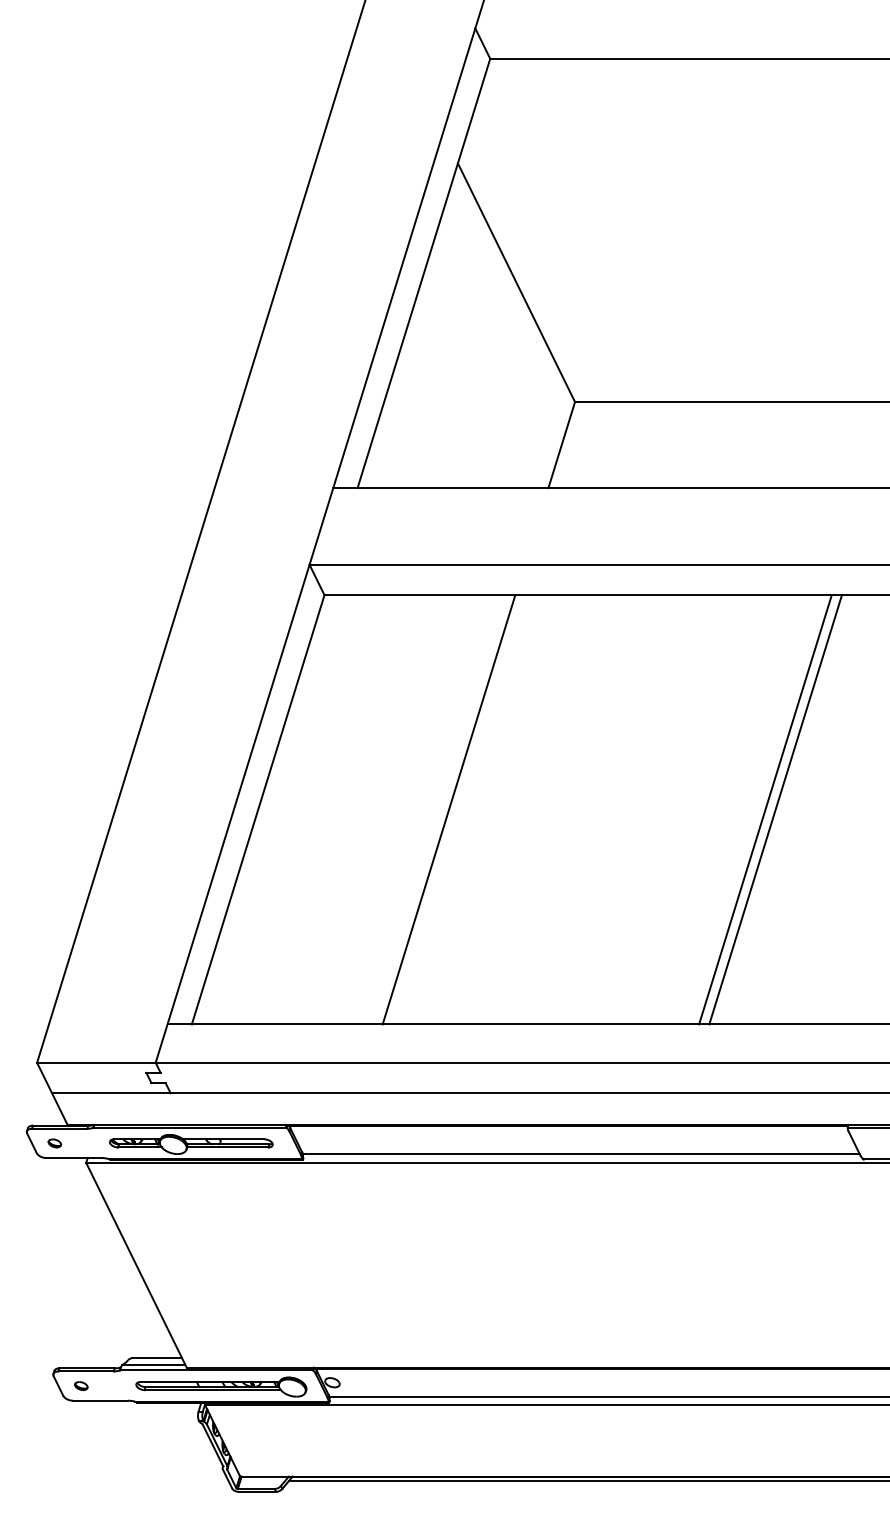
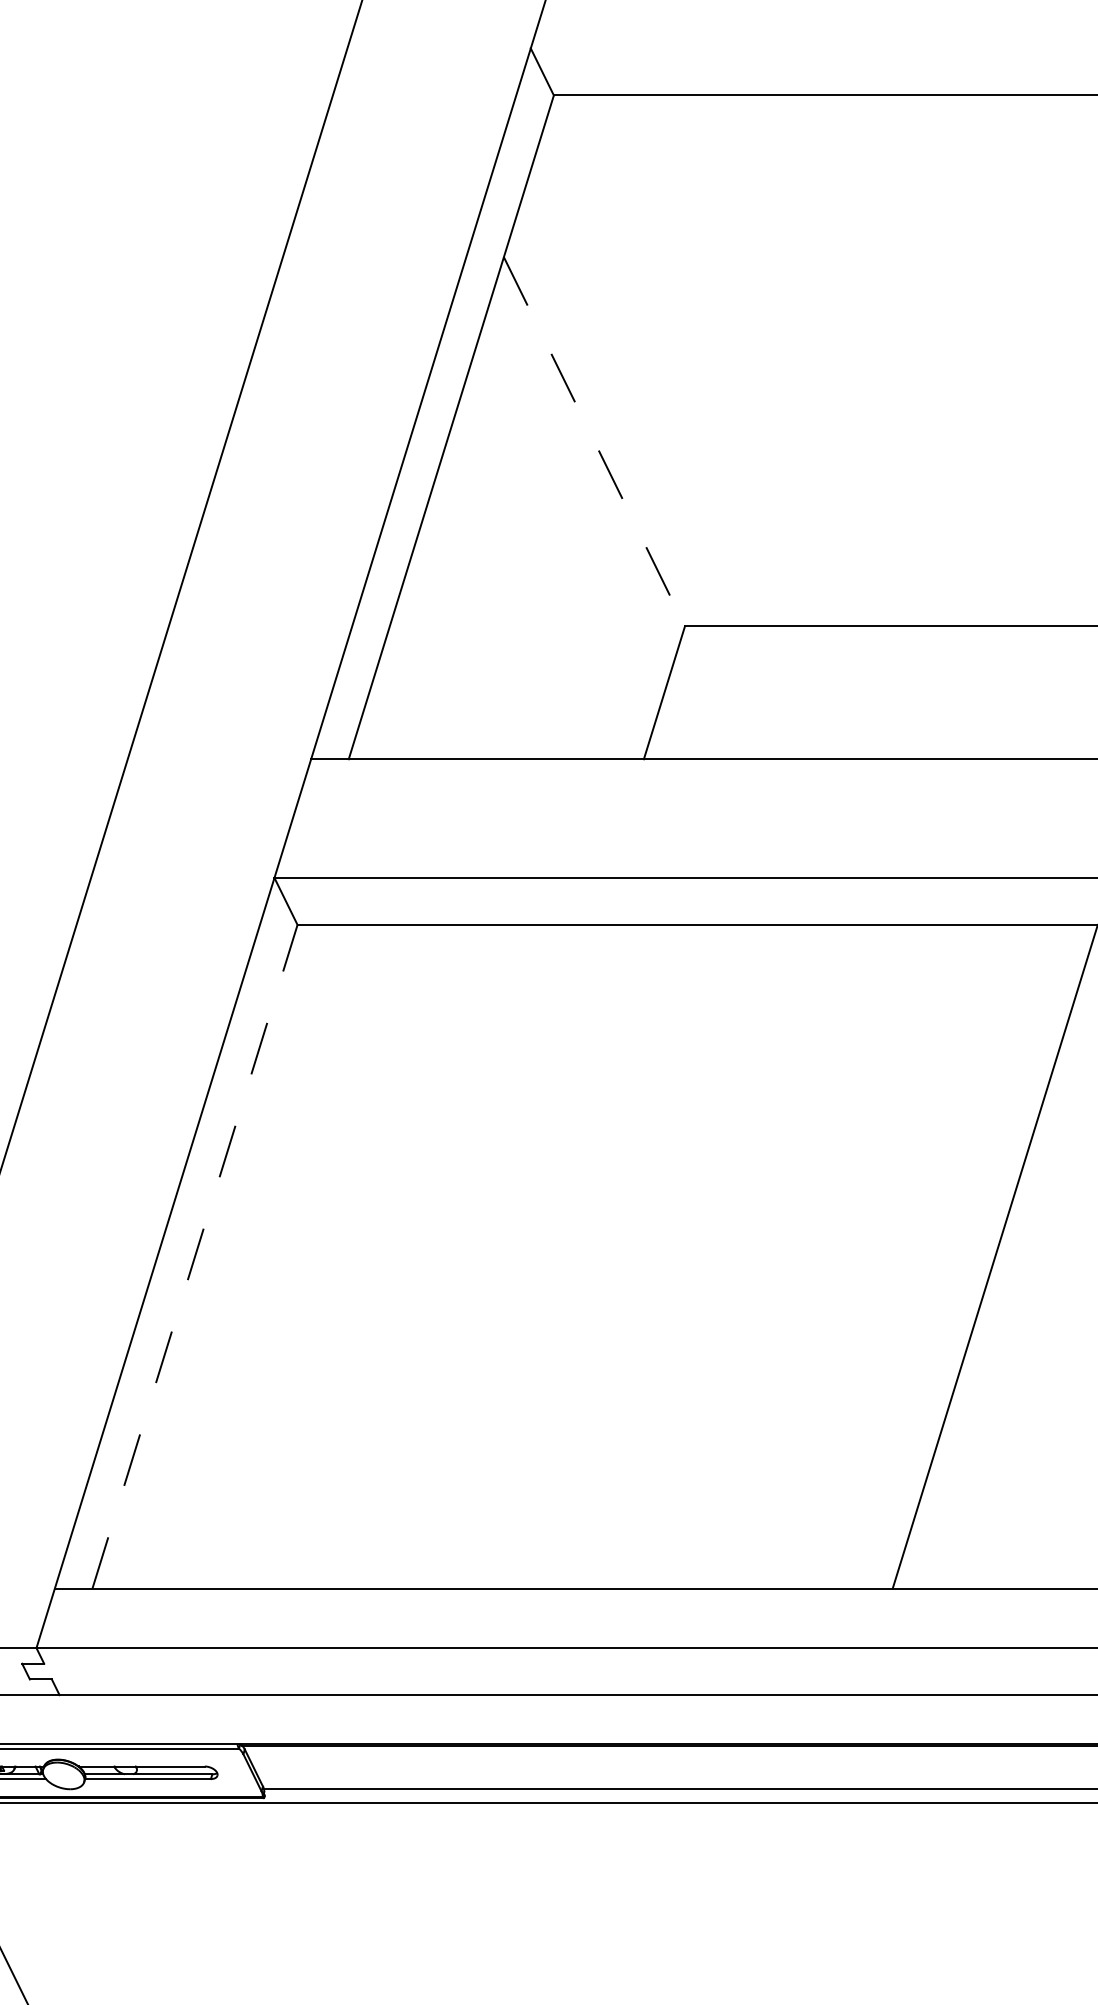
line: (516, 282) -> (594, 441), solid -> dashed
line: (258, 809) -> (195, 1256), solid -> dashed
line: (448, 809) -> (489, 1256), removed
line: (765, 809) -> (979, 1256), removed

